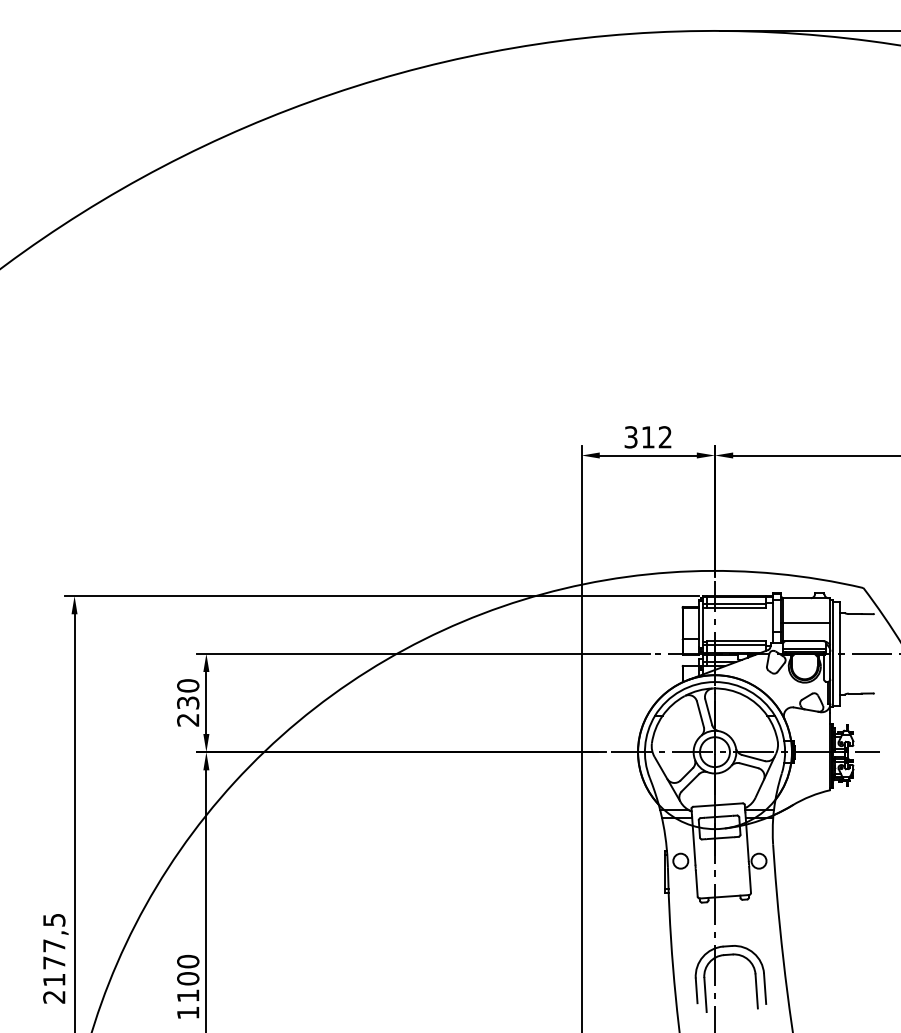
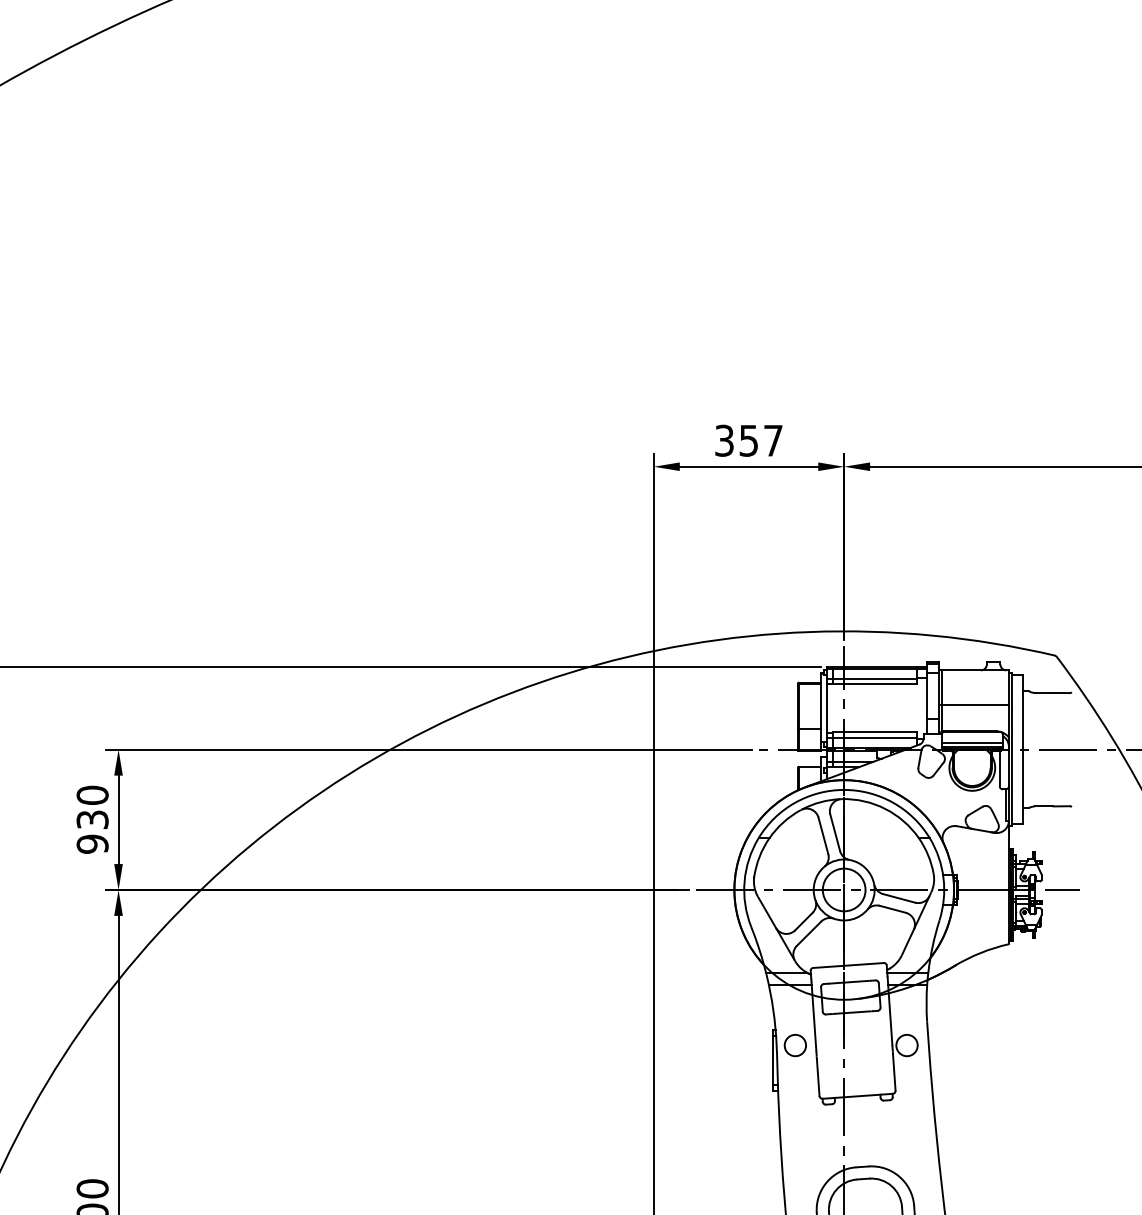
text: (656, 437) -> (760, 441), 312 -> 357
text: (188, 719) -> (93, 843), 230 -> 930

